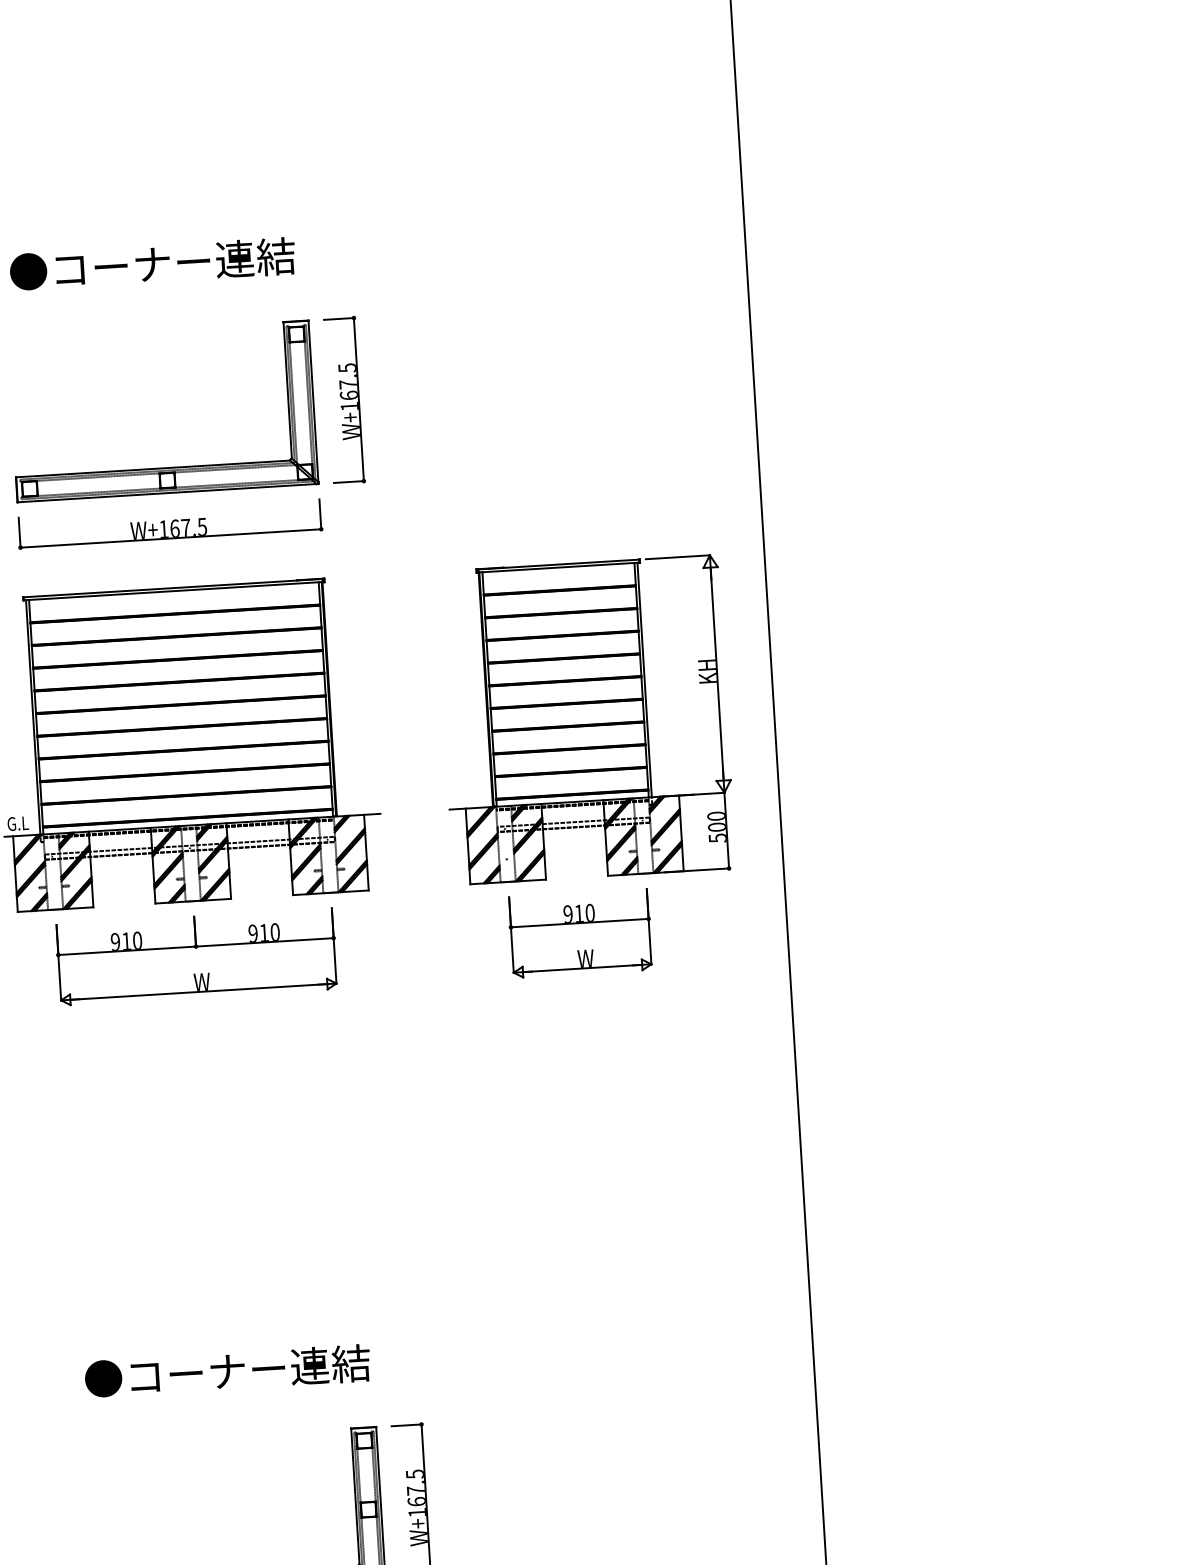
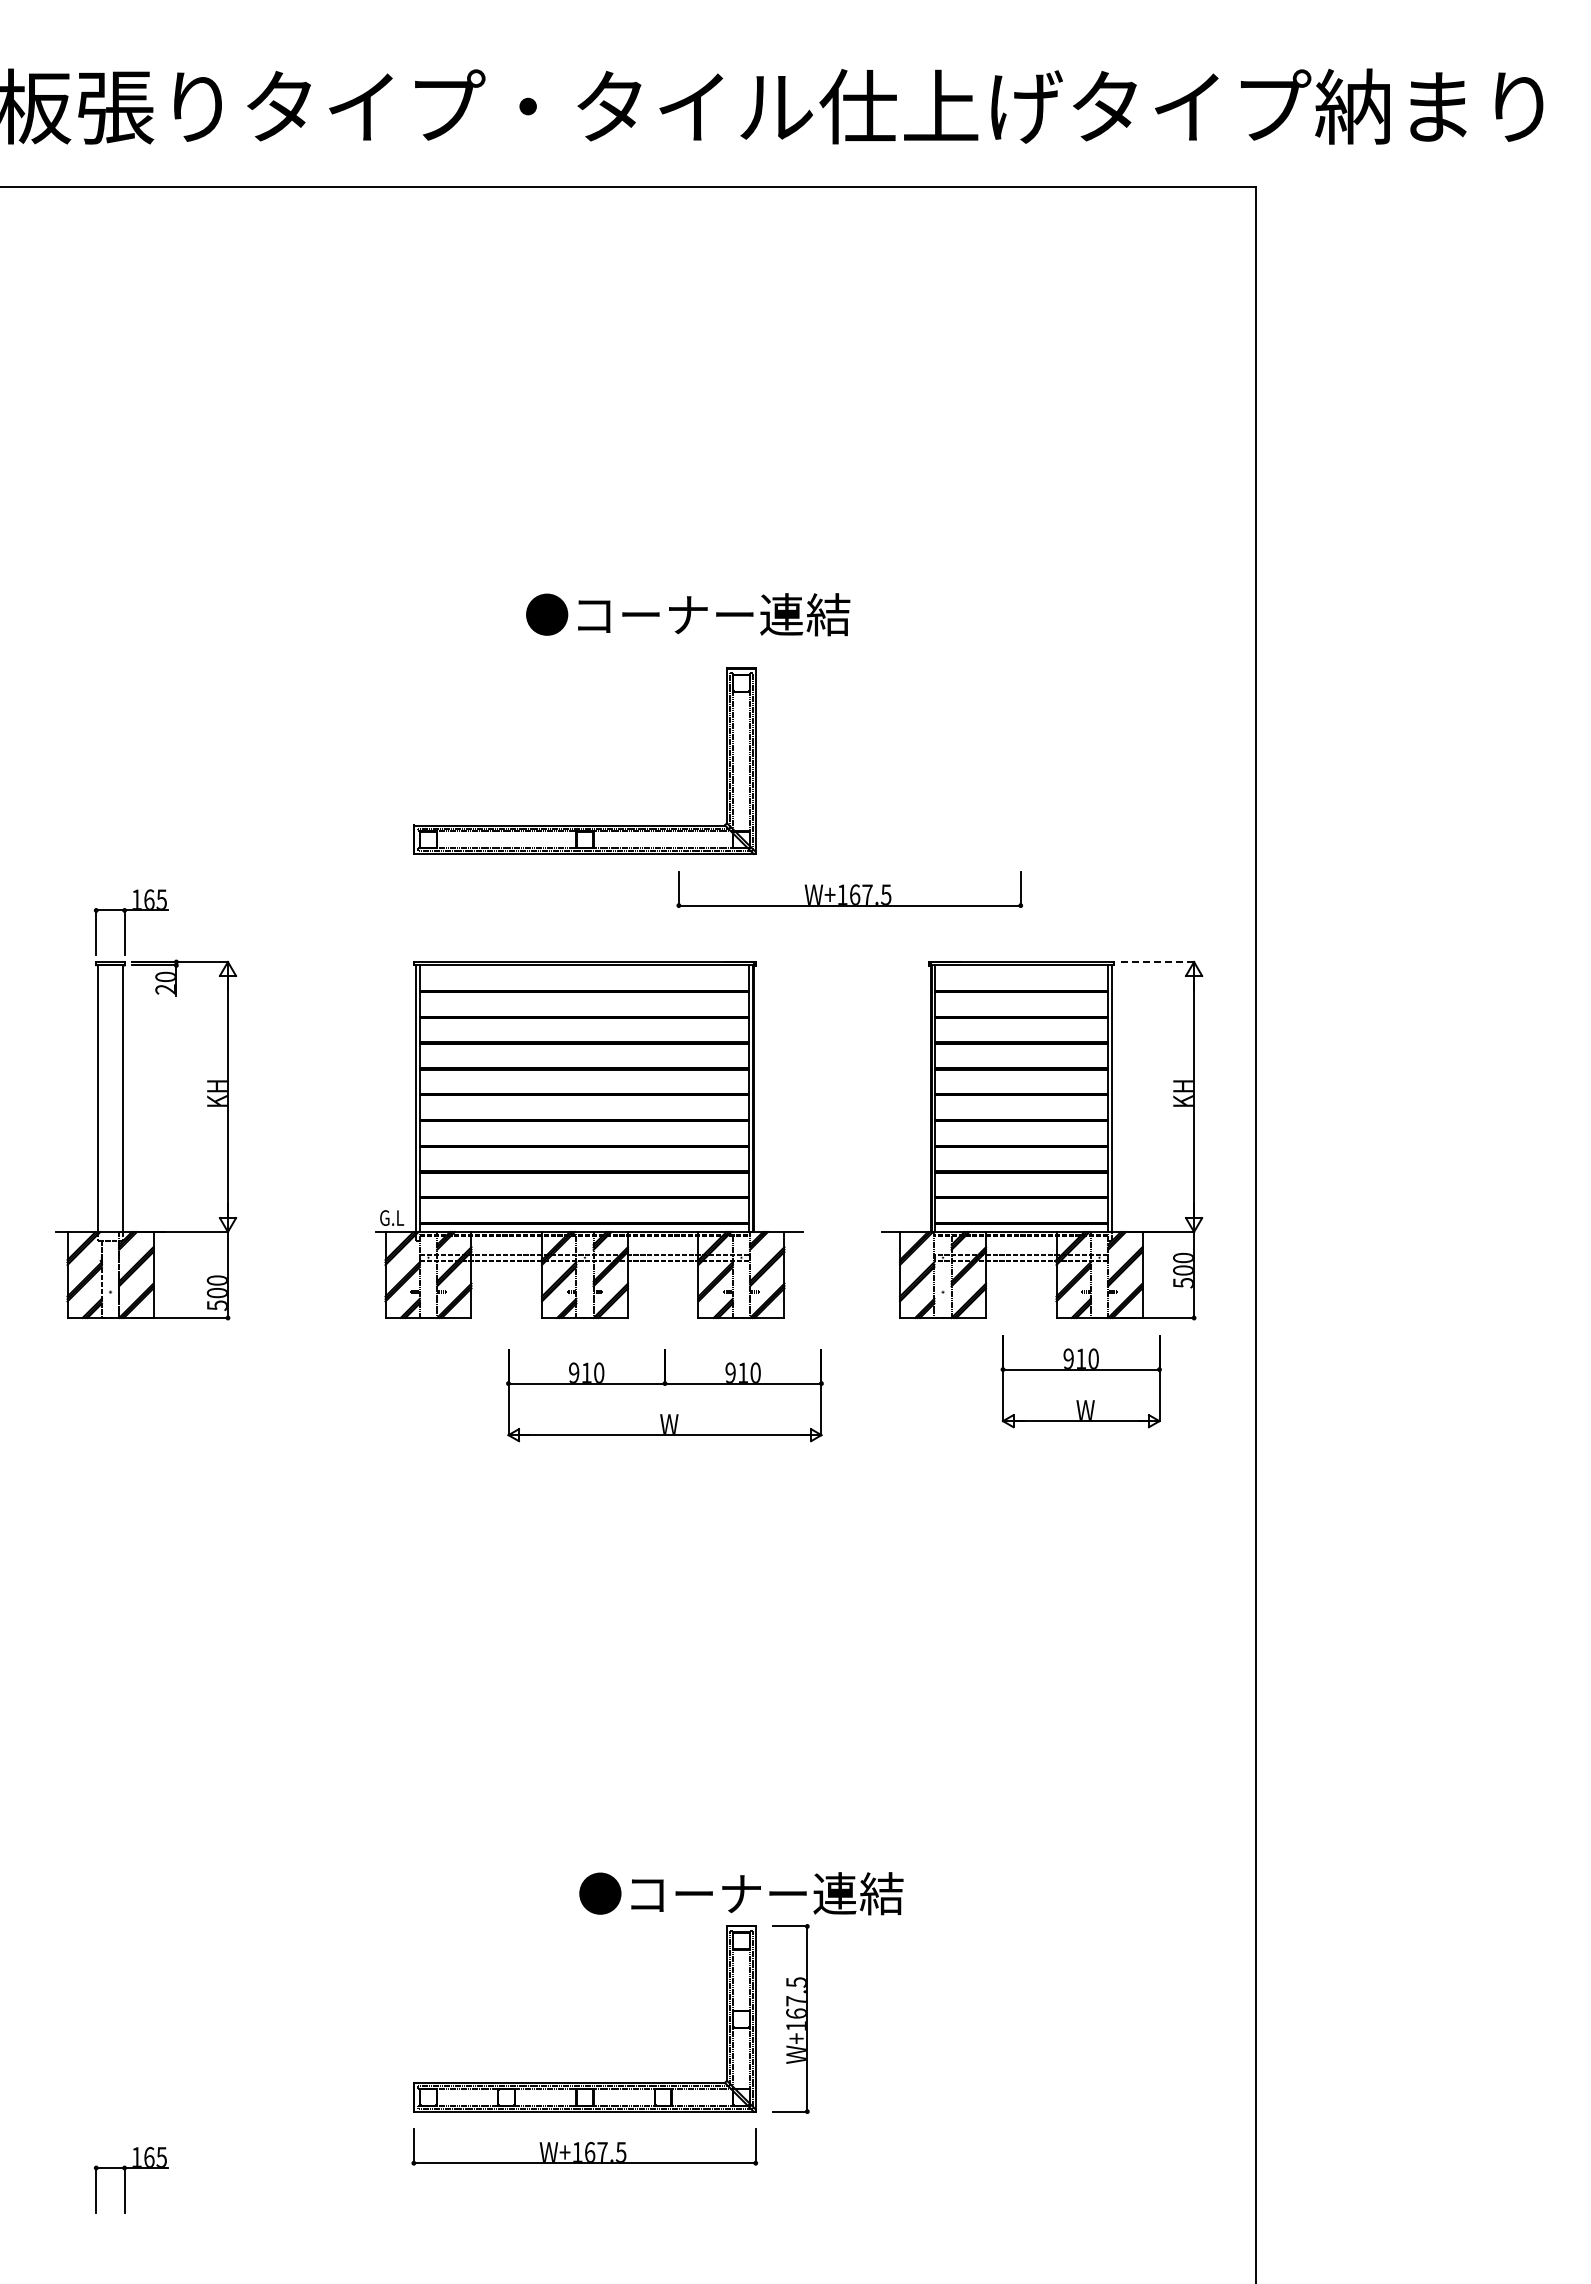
text: (152, 263) -> (688, 614), moved
part: (344, 400) -> (790, 761), removed
part: (169, 524) -> (849, 889), moved
line: (678, 557) -> (1158, 962), solid -> dashed
part: (579, 933) -> (1080, 1381), moved
part: (196, 957) -> (664, 1395), moved
text: (227, 1371) -> (741, 1893), moved

